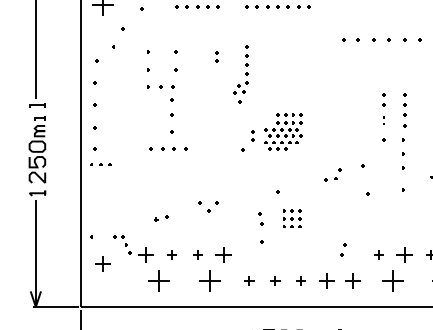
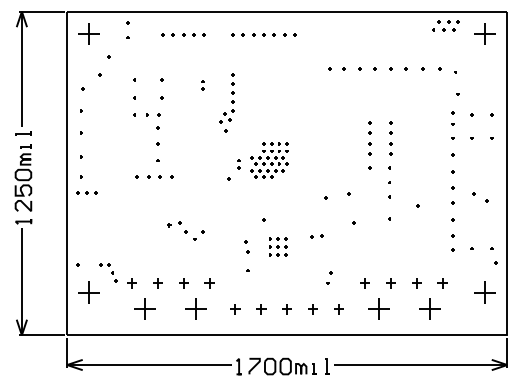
part: (383, 120) -> (369, 148), size x1.67
part: (330, 179) -> (316, 236), moved
part: (161, 219) -> (174, 224), moved
part: (145, 255) -> (131, 283), size x0.62
part: (223, 255) -> (209, 283), size x0.62
part: (404, 255) -> (390, 283), size x0.62
part: (102, 264) -> (88, 292), size x1.43
part: (326, 281) -> (312, 309), size x0.62
part: (352, 281) -> (338, 309), size x0.62

